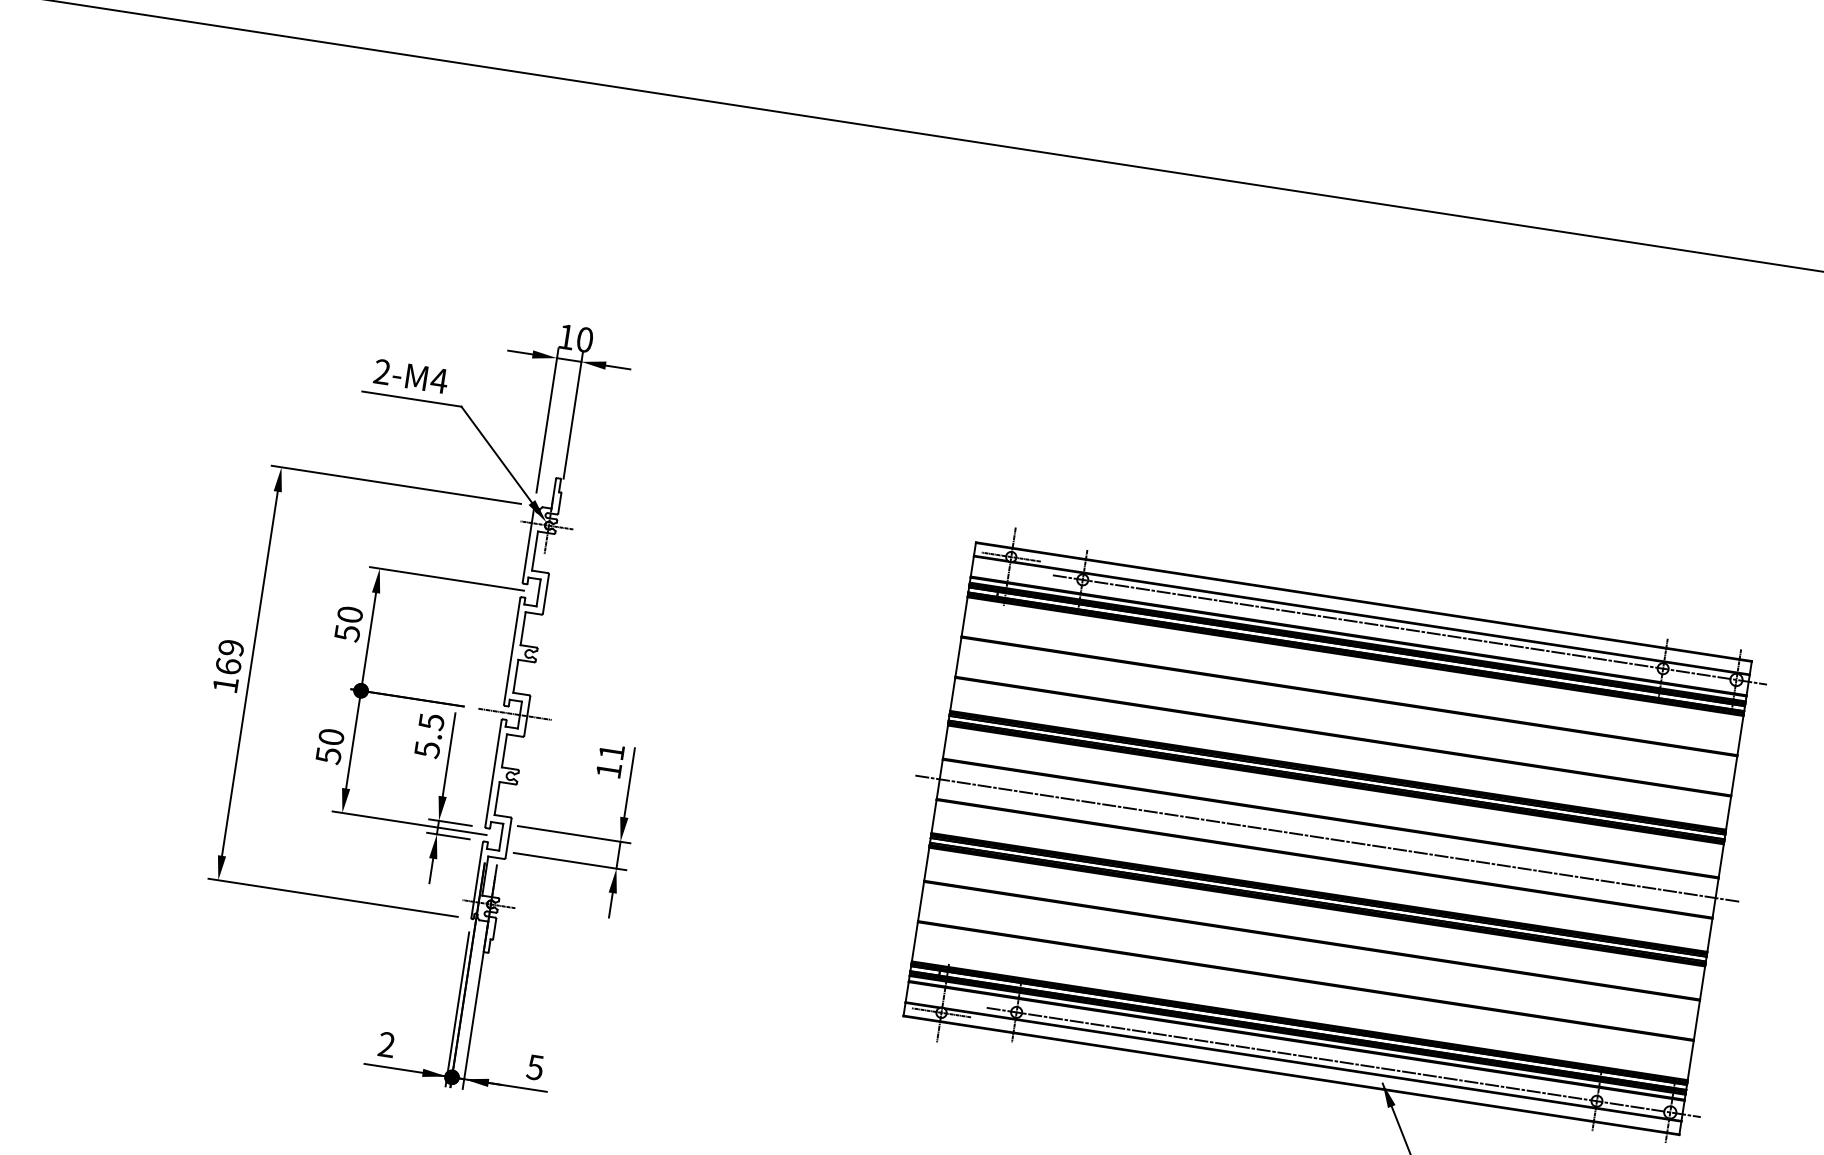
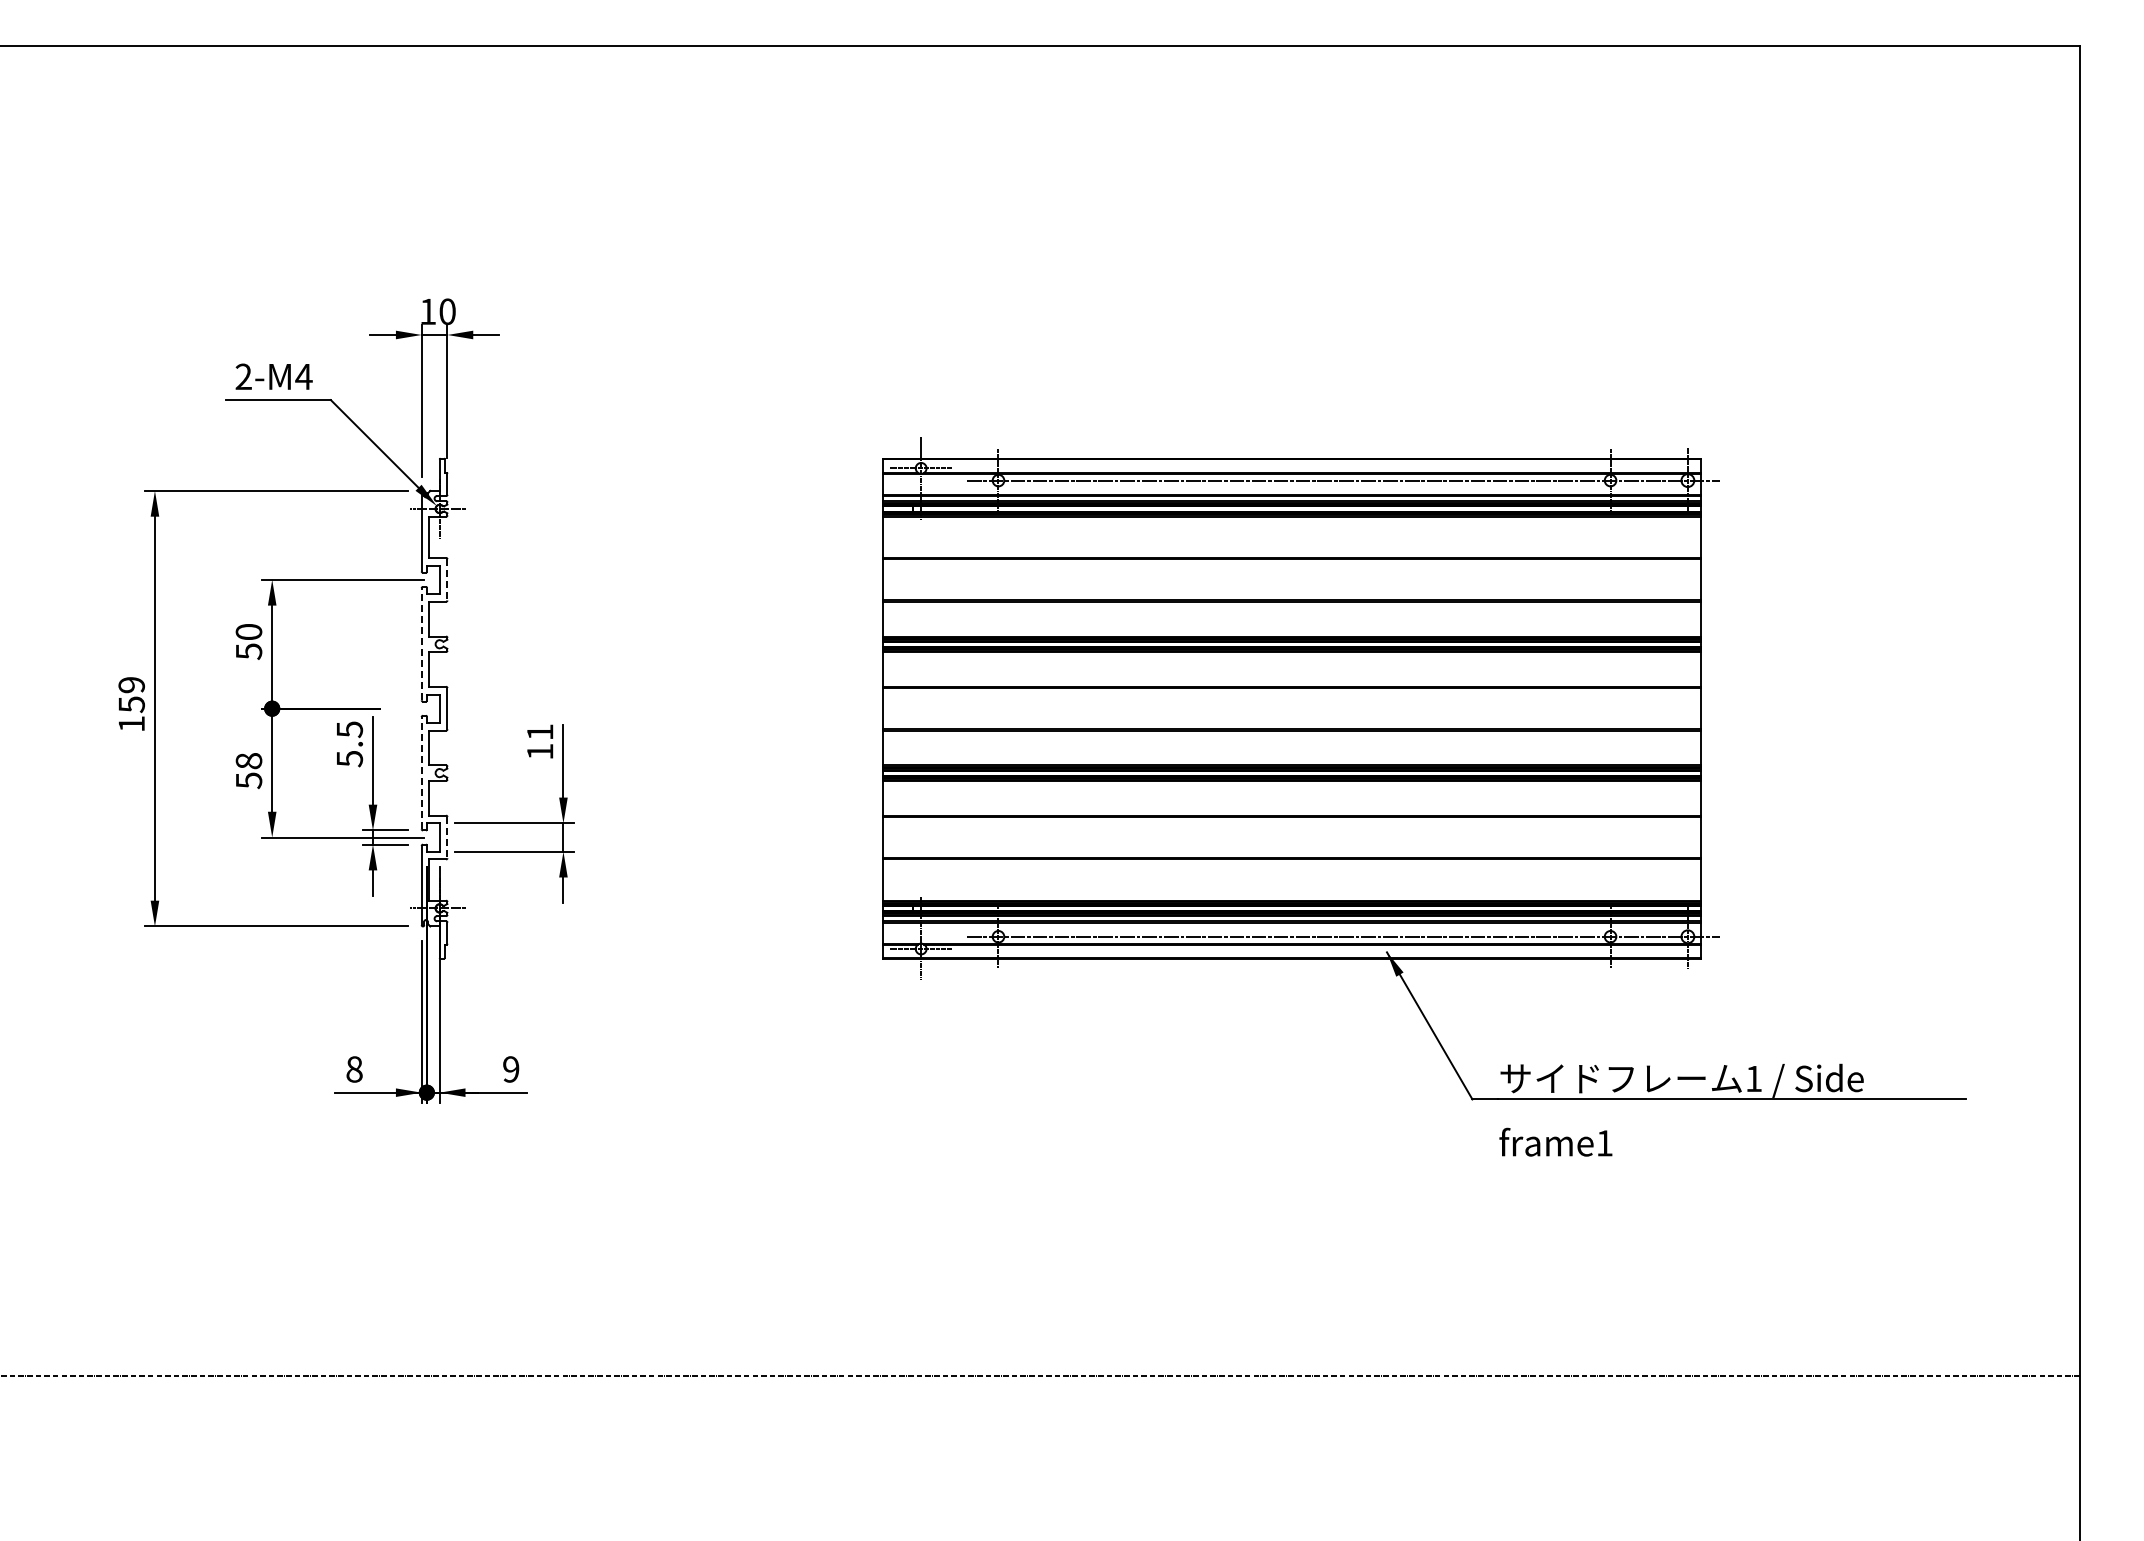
line: (546, 593) -> (447, 579), solid -> dashed
line: (512, 650) -> (421, 643), solid -> dashed
text: (228, 666) -> (131, 704), 169 -> 159
line: (514, 714) -> (434, 708), removed
text: (331, 737) -> (249, 761), 50 -> 58
line: (493, 772) -> (421, 772), solid -> dashed
line: (508, 838) -> (447, 837), solid -> dashed
line: (1327, 838) -> (1291, 708), removed
text: (386, 1044) -> (354, 1069), 2 -> 8
text: (534, 1067) -> (510, 1069), 5 -> 9

